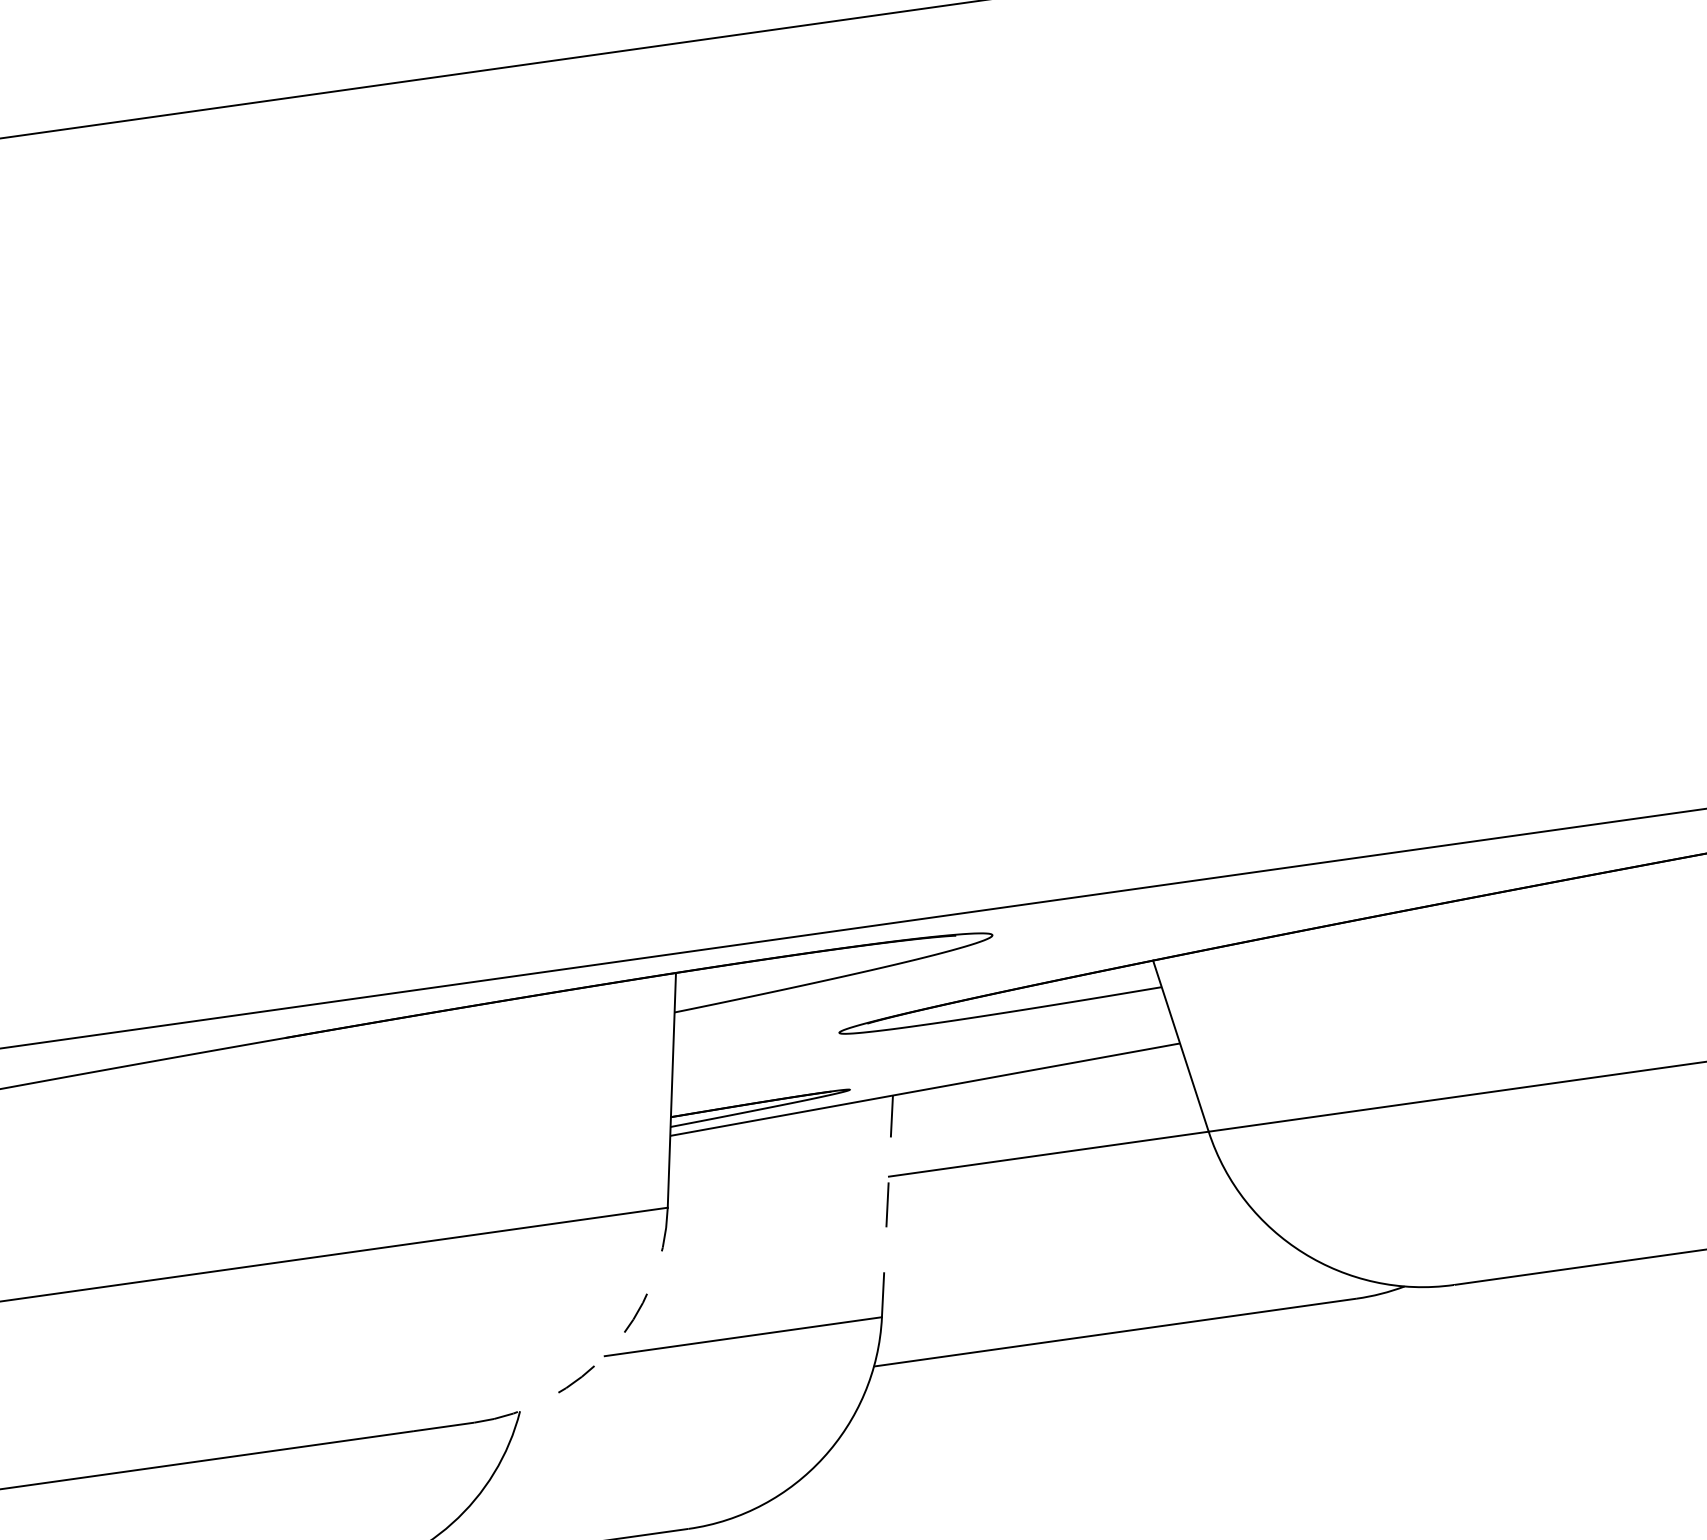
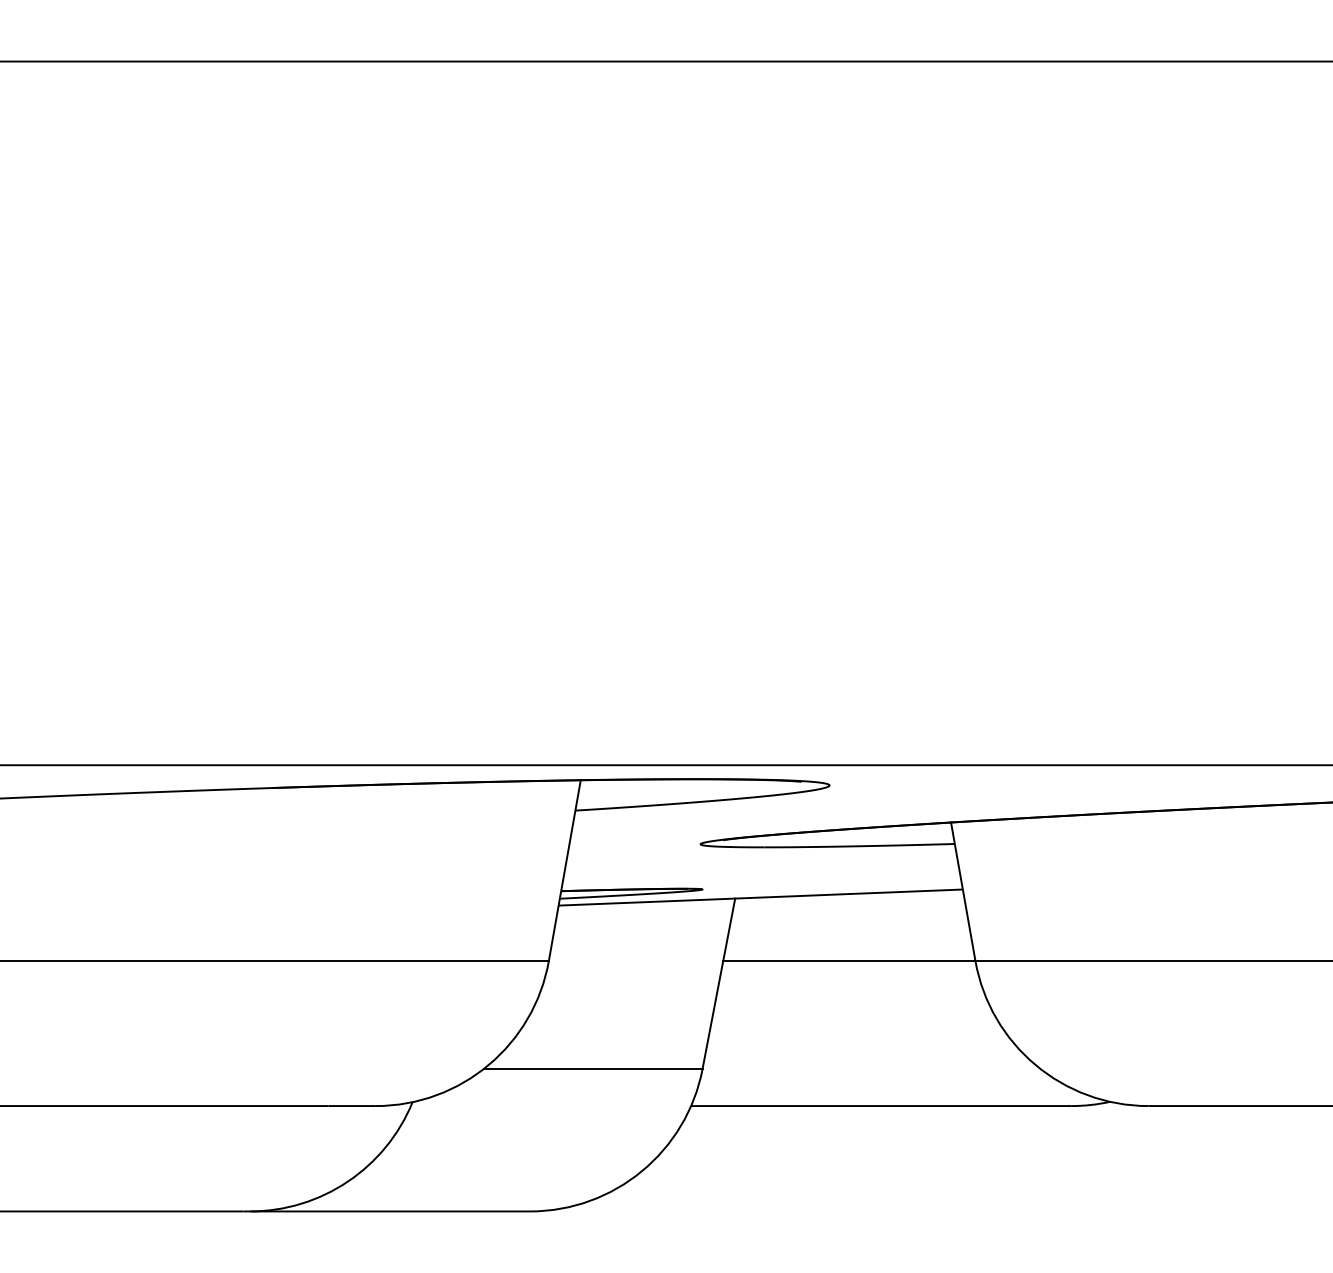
line: (886, 1206) -> (718, 983), dashed -> solid
arc: (609, 1349) -> (488, 1064), dashed -> solid

